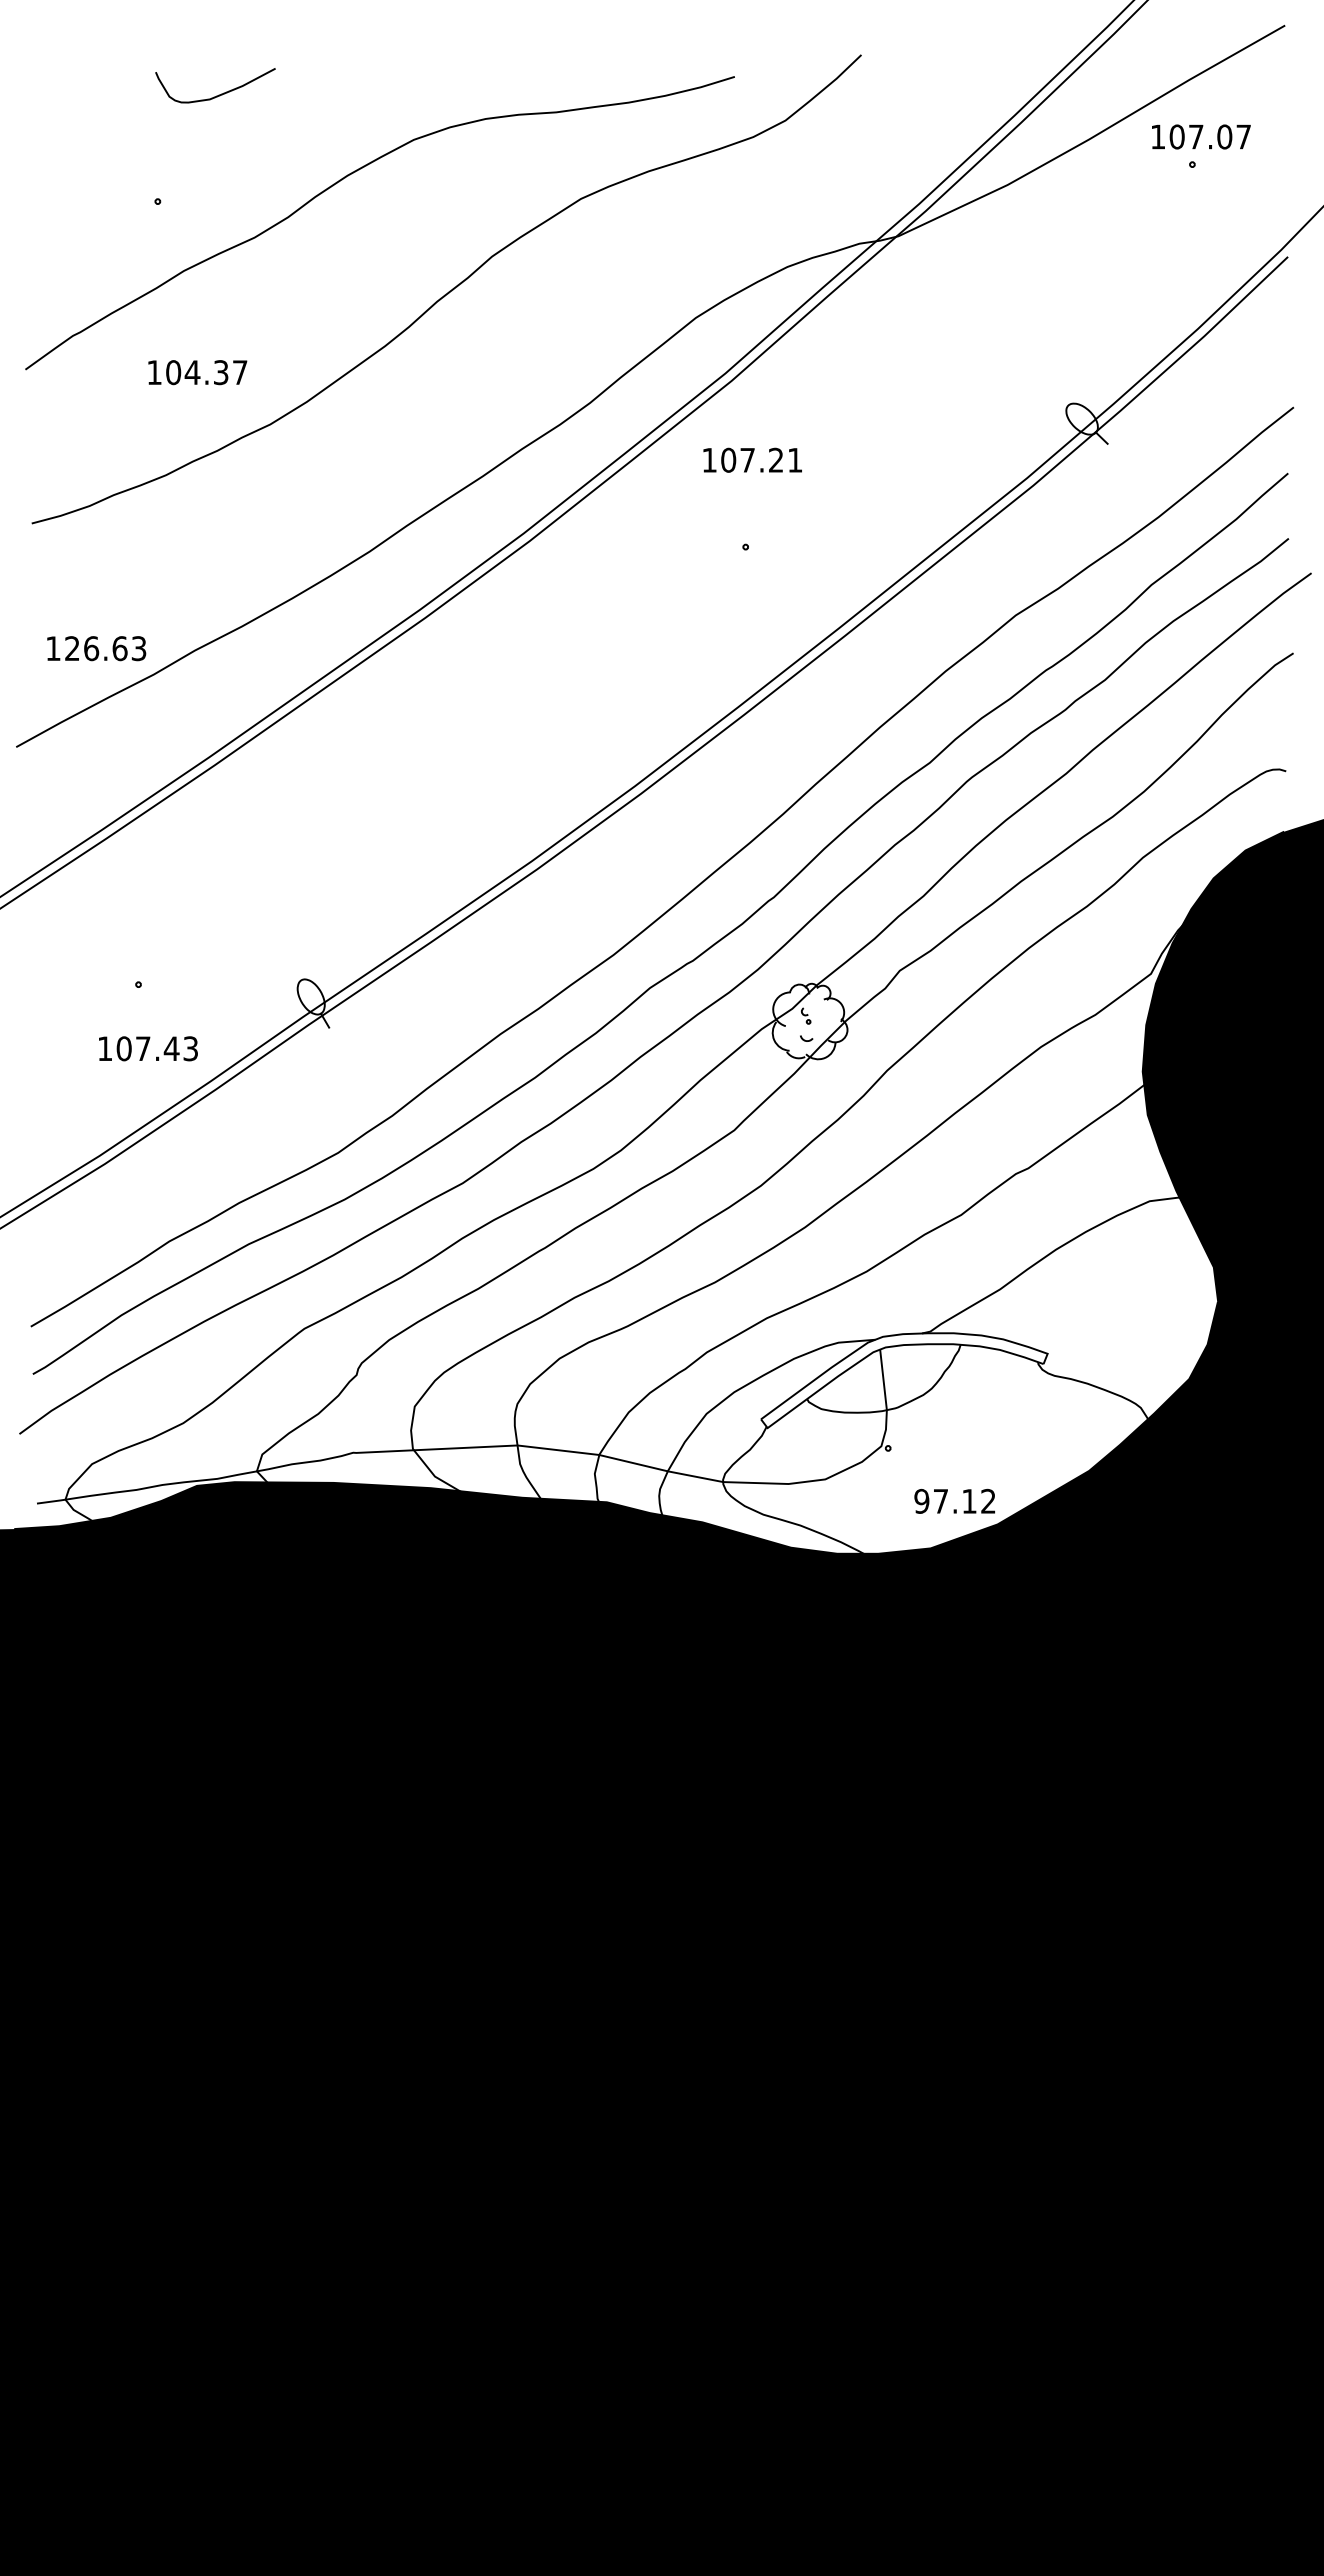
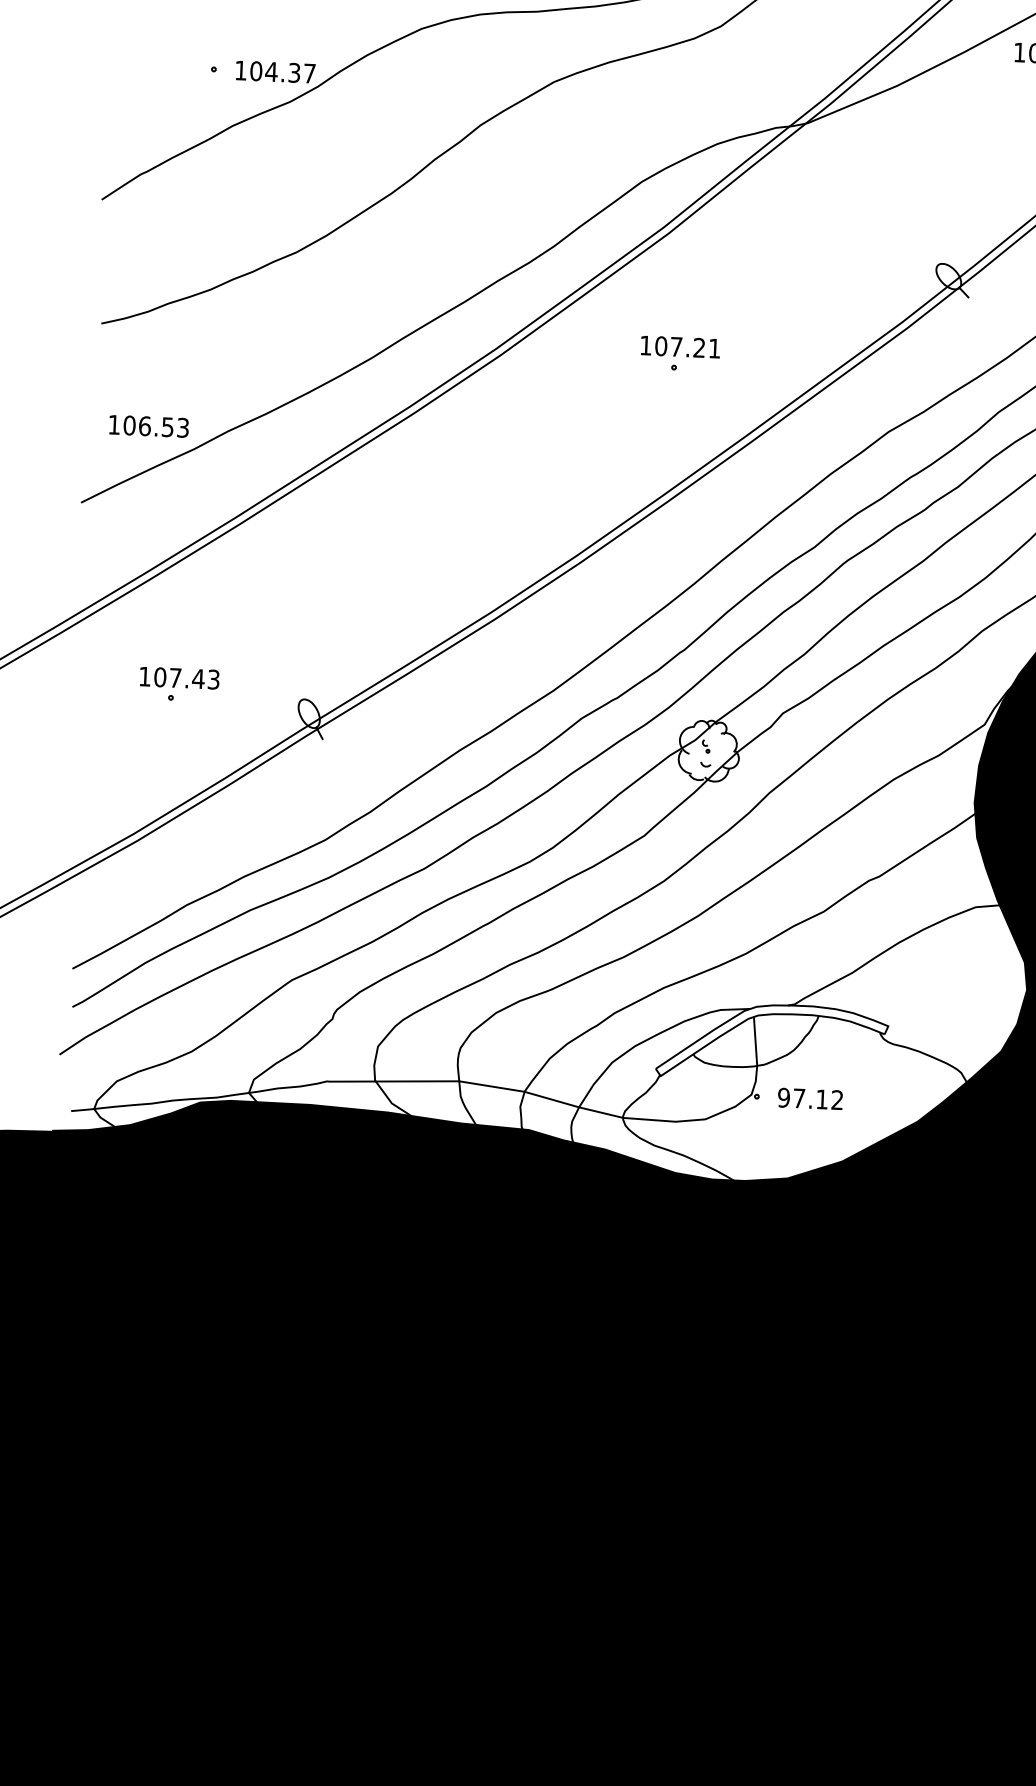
text: (197, 372) -> (275, 72), moved
text: (752, 459) -> (680, 346), moved
text: (96, 648) -> (148, 426), 126.63 -> 106.53
text: (148, 1048) -> (179, 677), moved
text: (954, 1500) -> (810, 1098), moved

